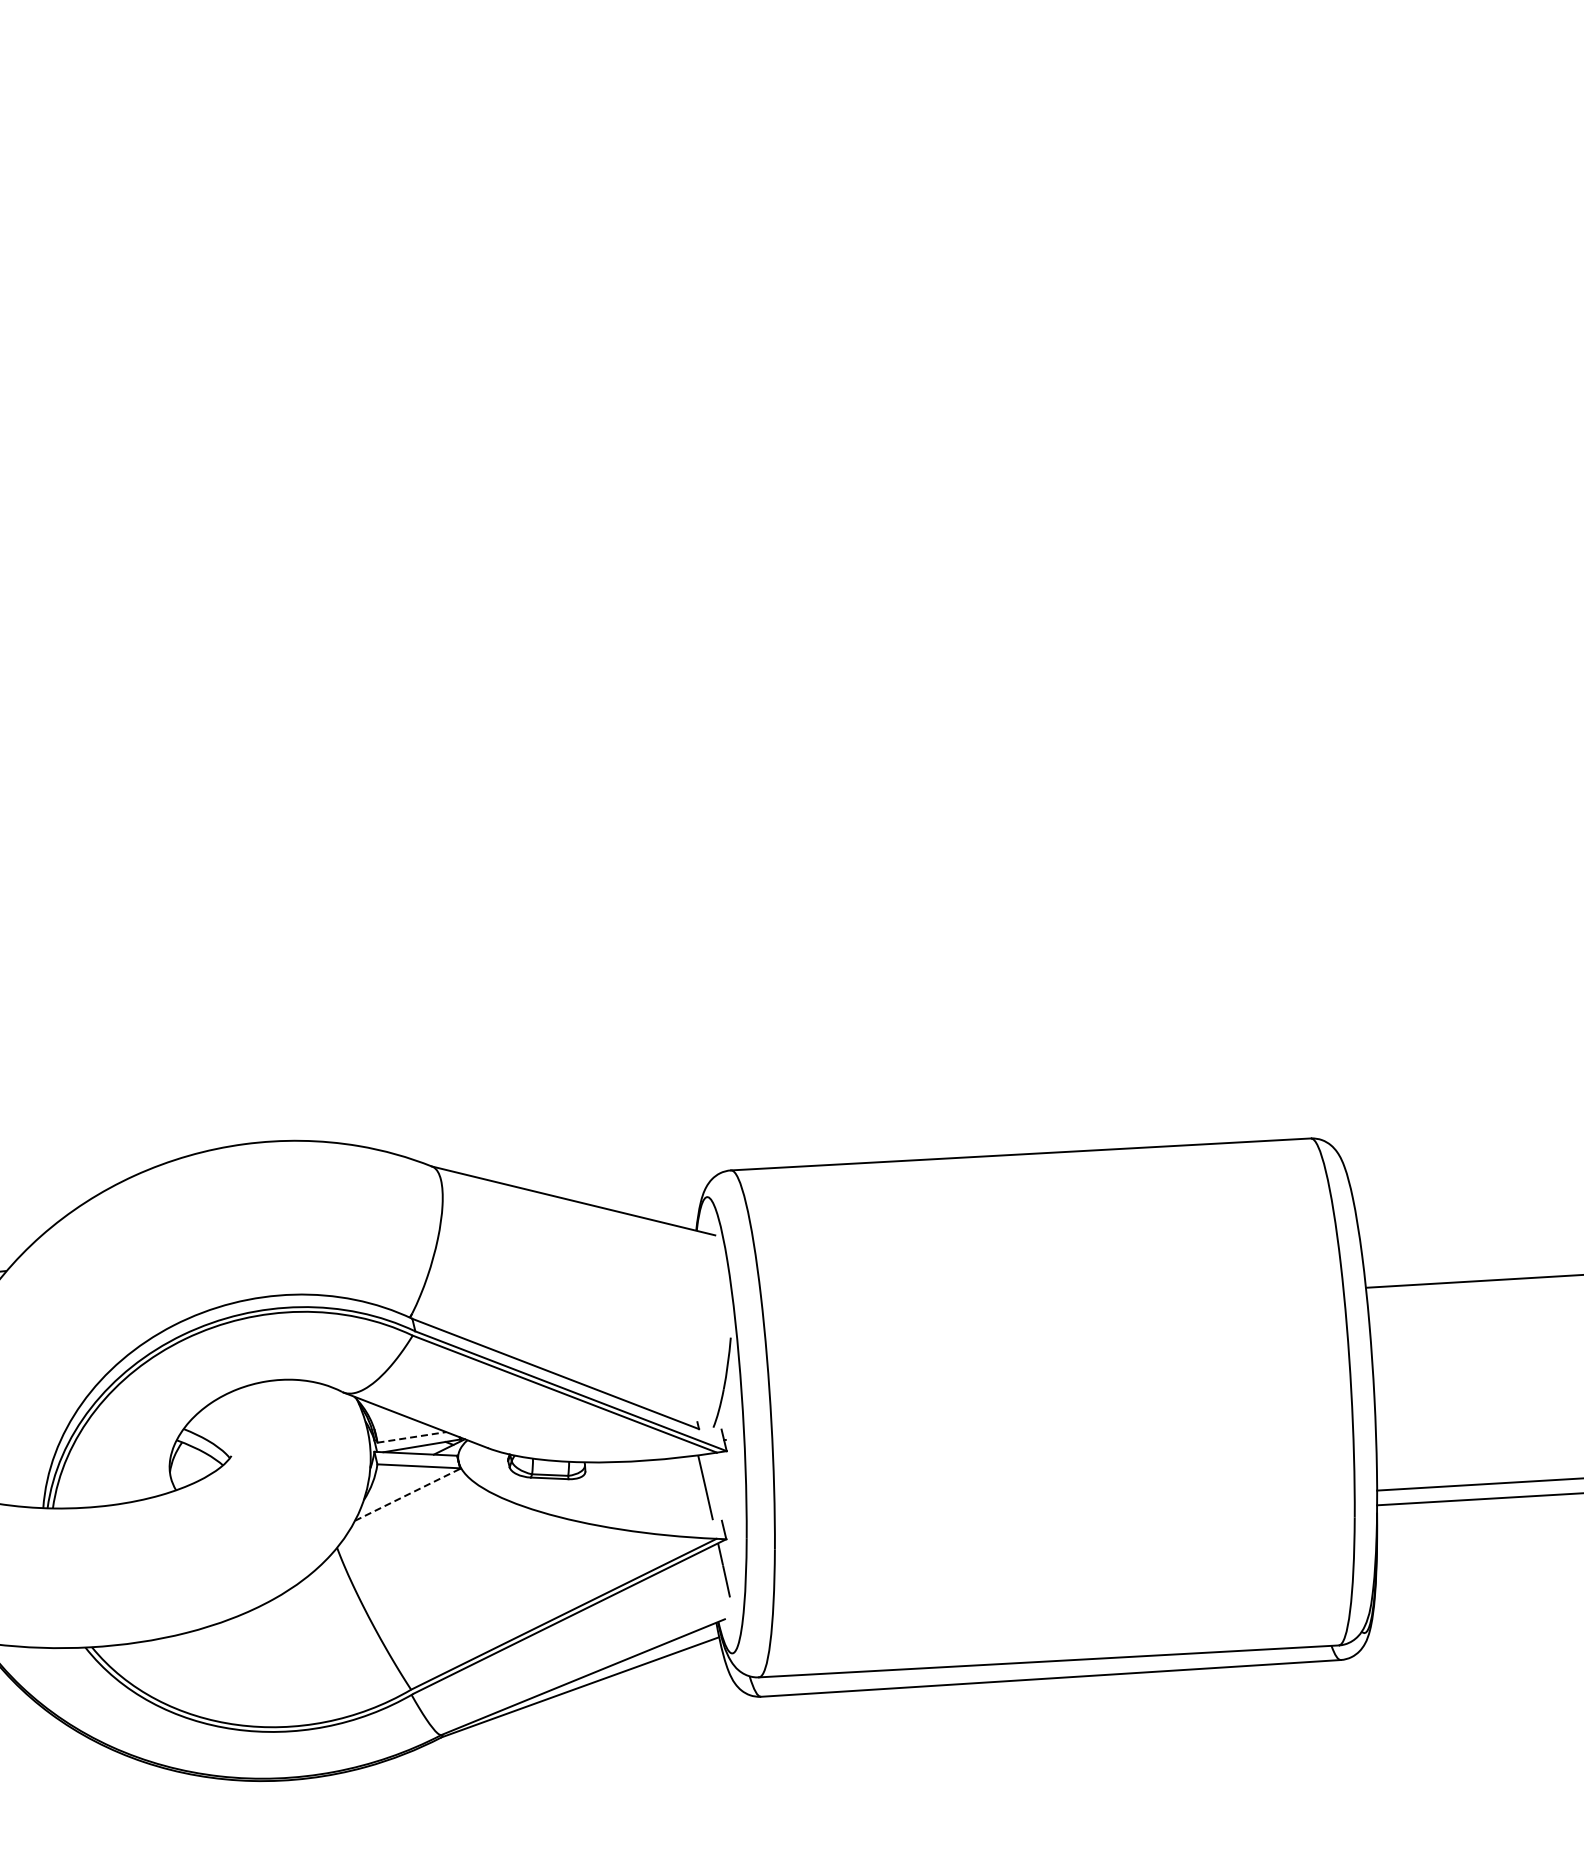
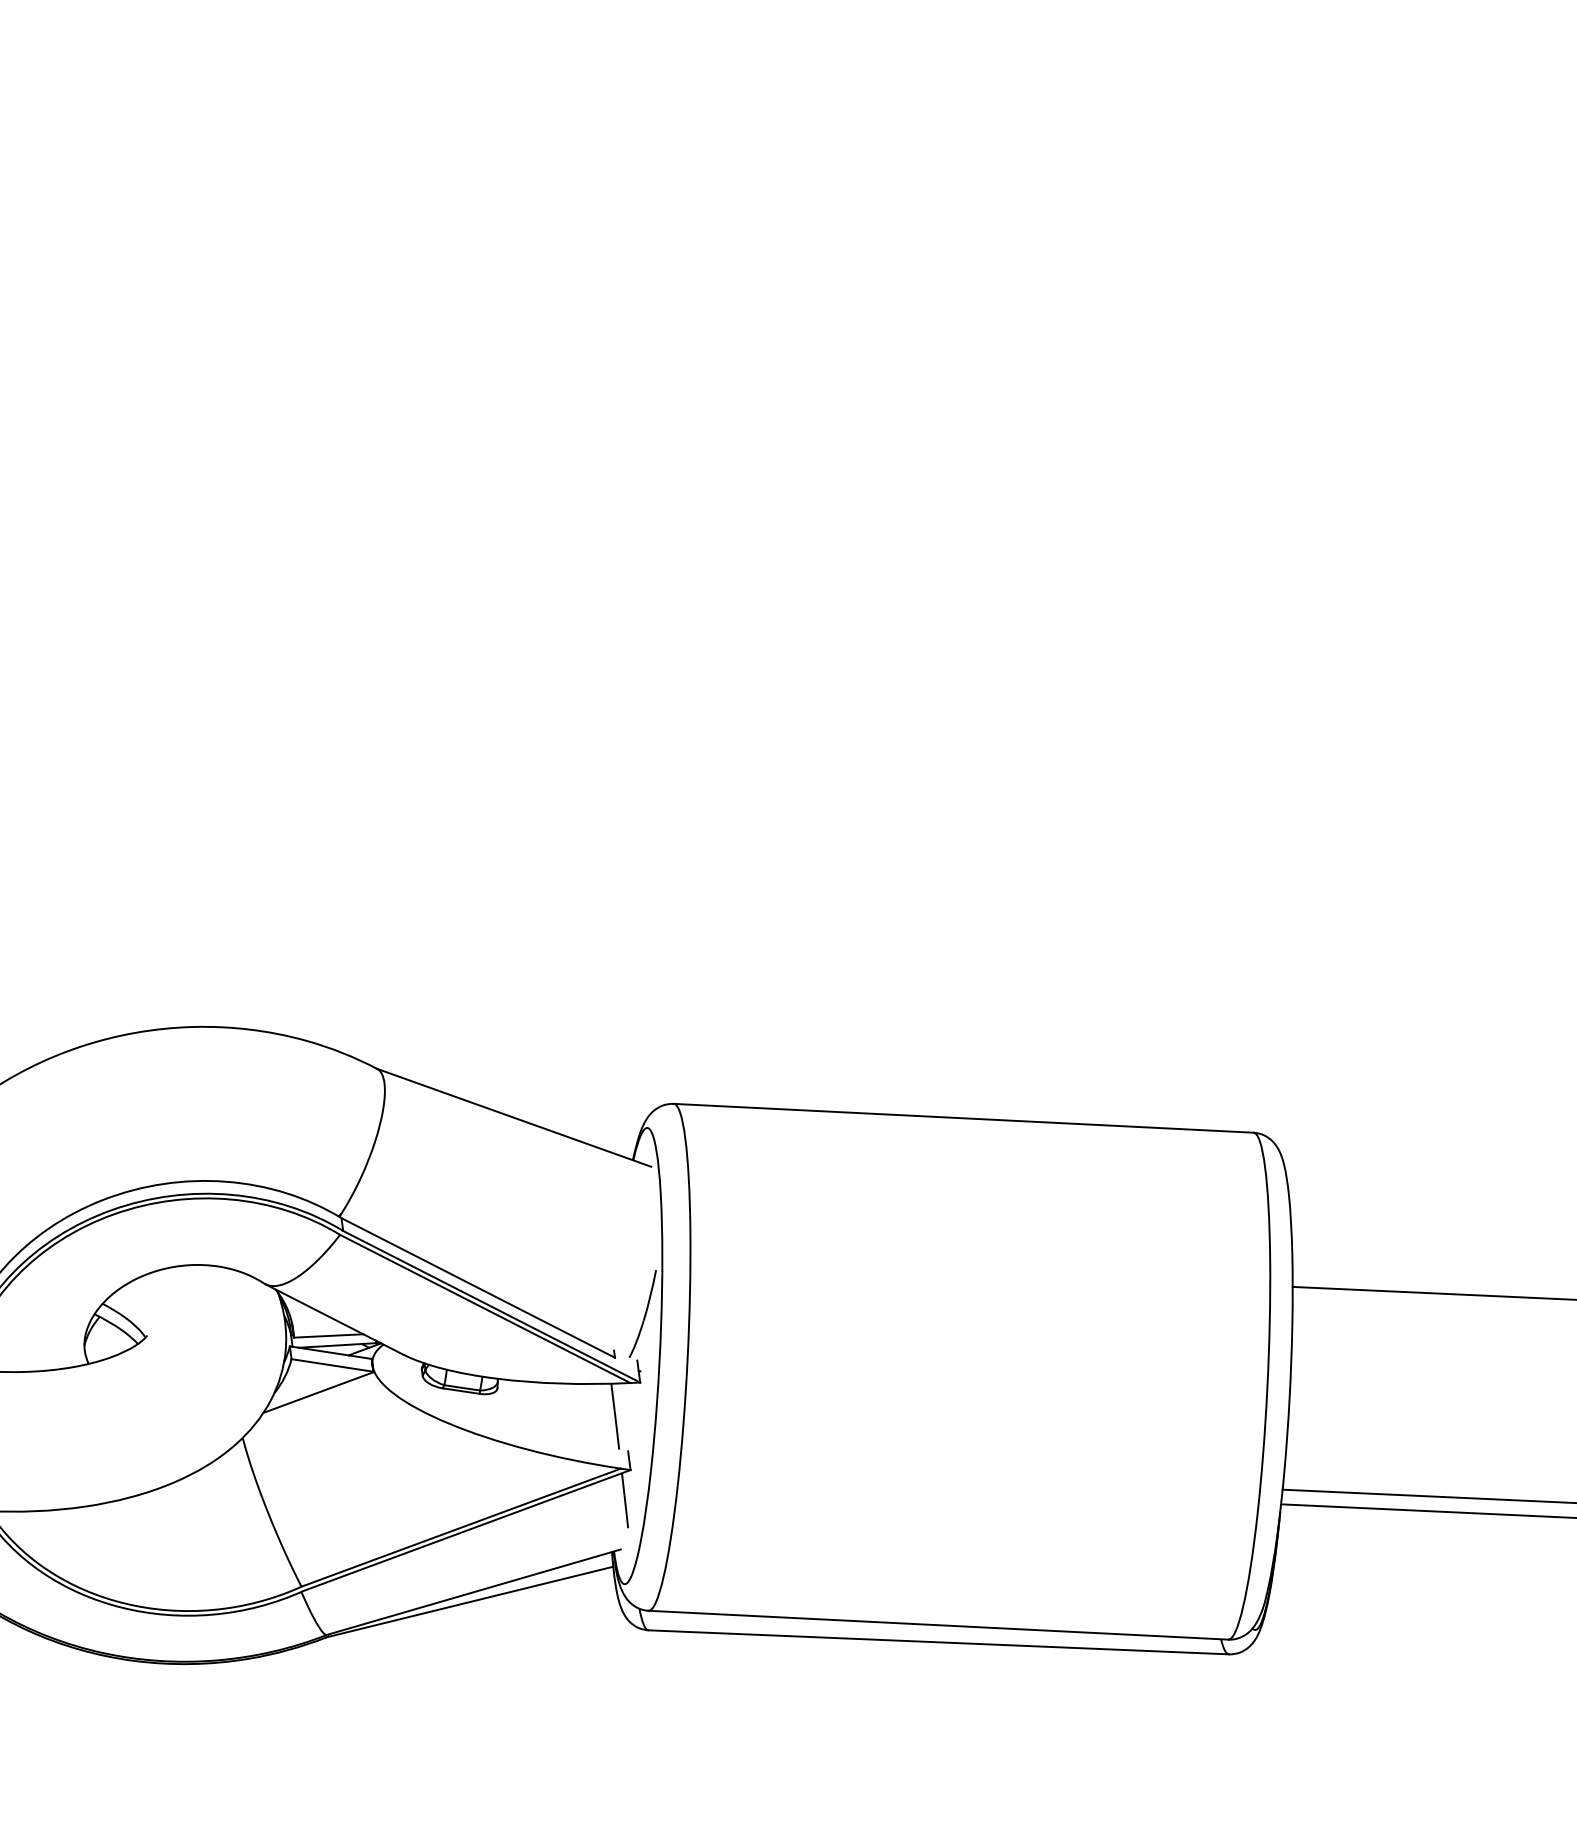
line: (411, 1437) -> (328, 1336), dashed -> solid
line: (407, 1494) -> (318, 1392), dashed -> solid

